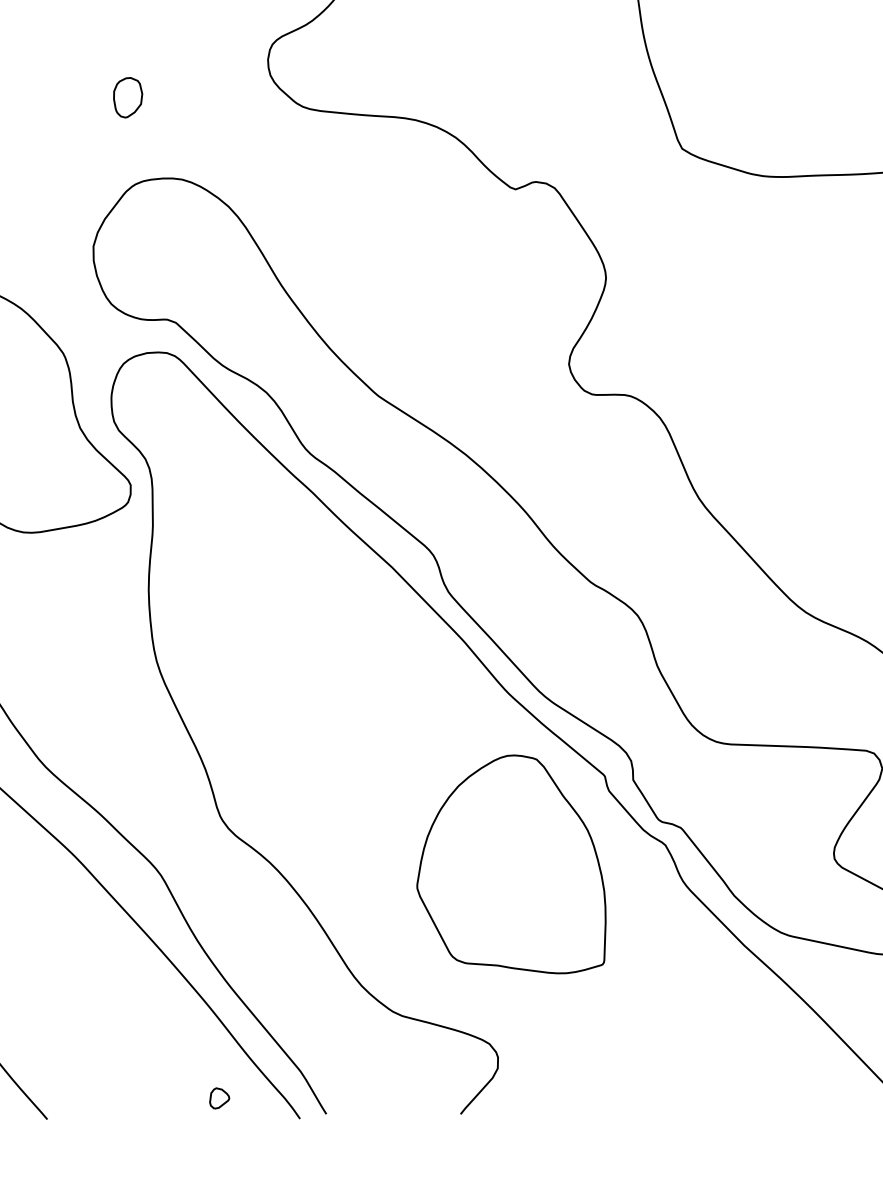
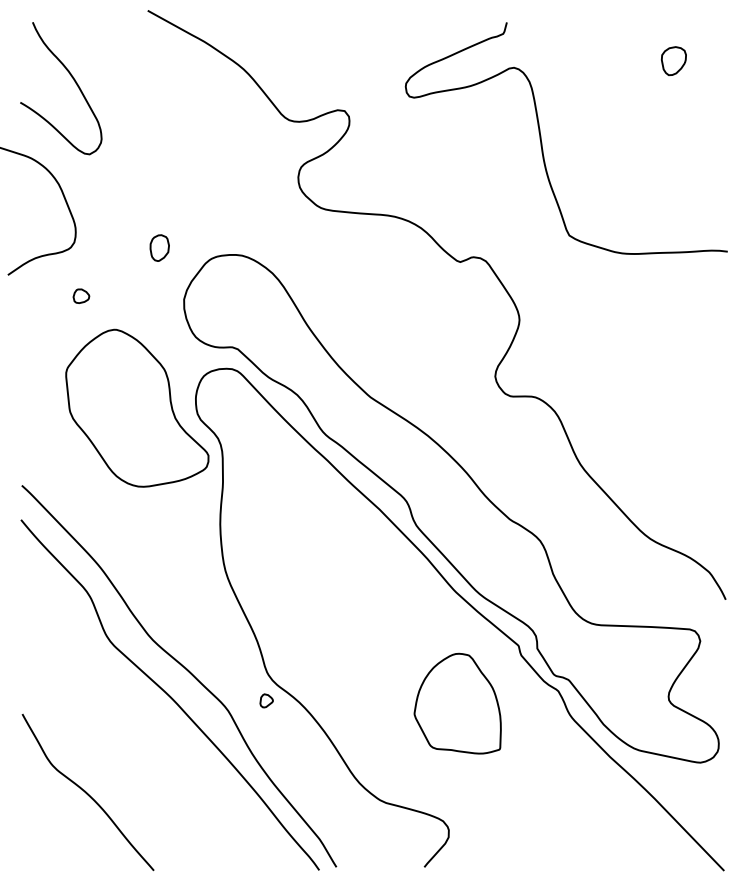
part: (127, 96) -> (159, 247), moved
part: (511, 863) -> (457, 703), size x0.7
part: (219, 1097) -> (266, 700), moved

